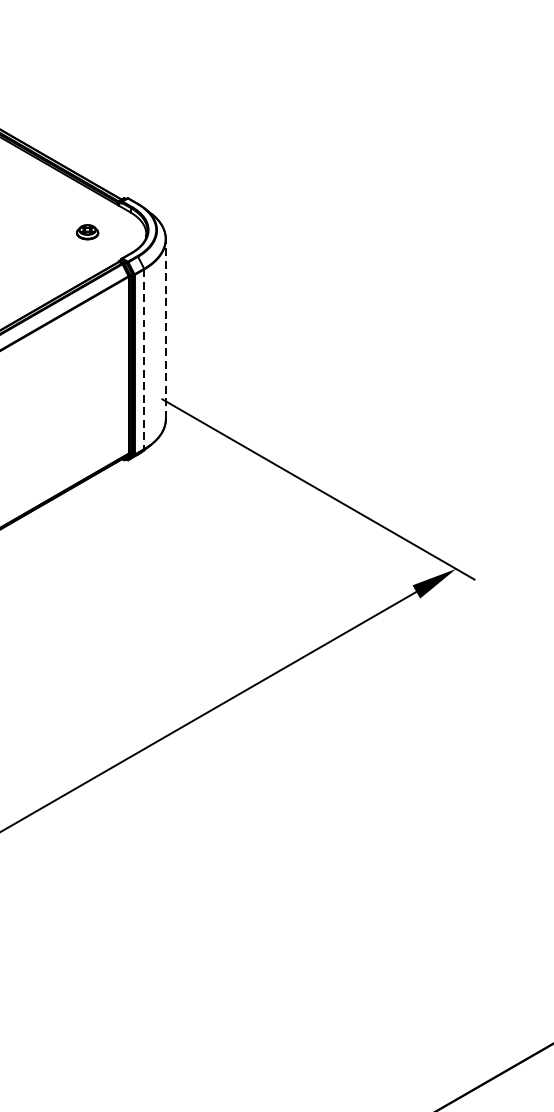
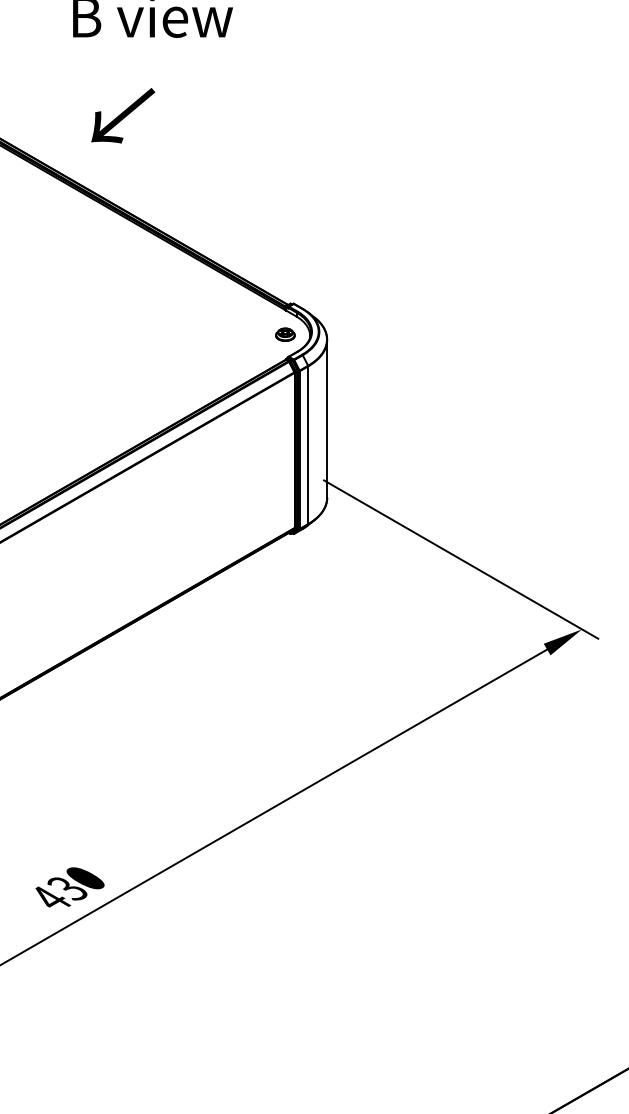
part: (87, 232) -> (285, 334), moved
line: (166, 328) -> (327, 418), dashed -> solid
line: (144, 359) -> (308, 445), dashed -> solid

